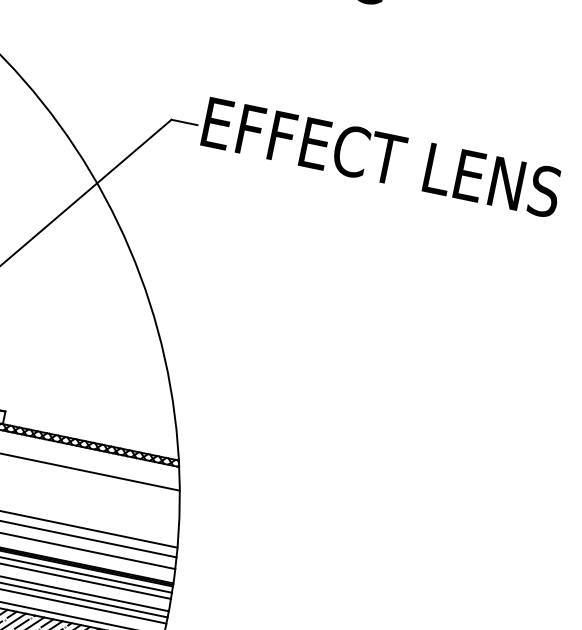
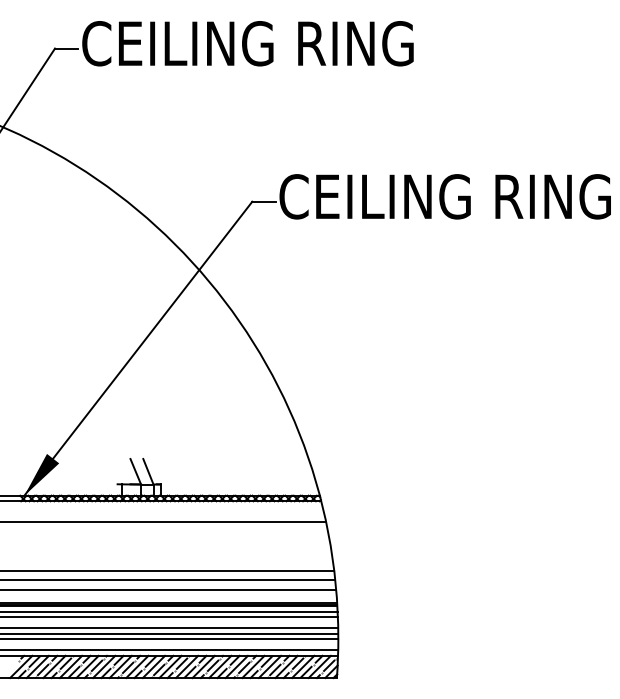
text: (385, 158) -> (444, 196), EFFECT LENS -> CEILING RING

